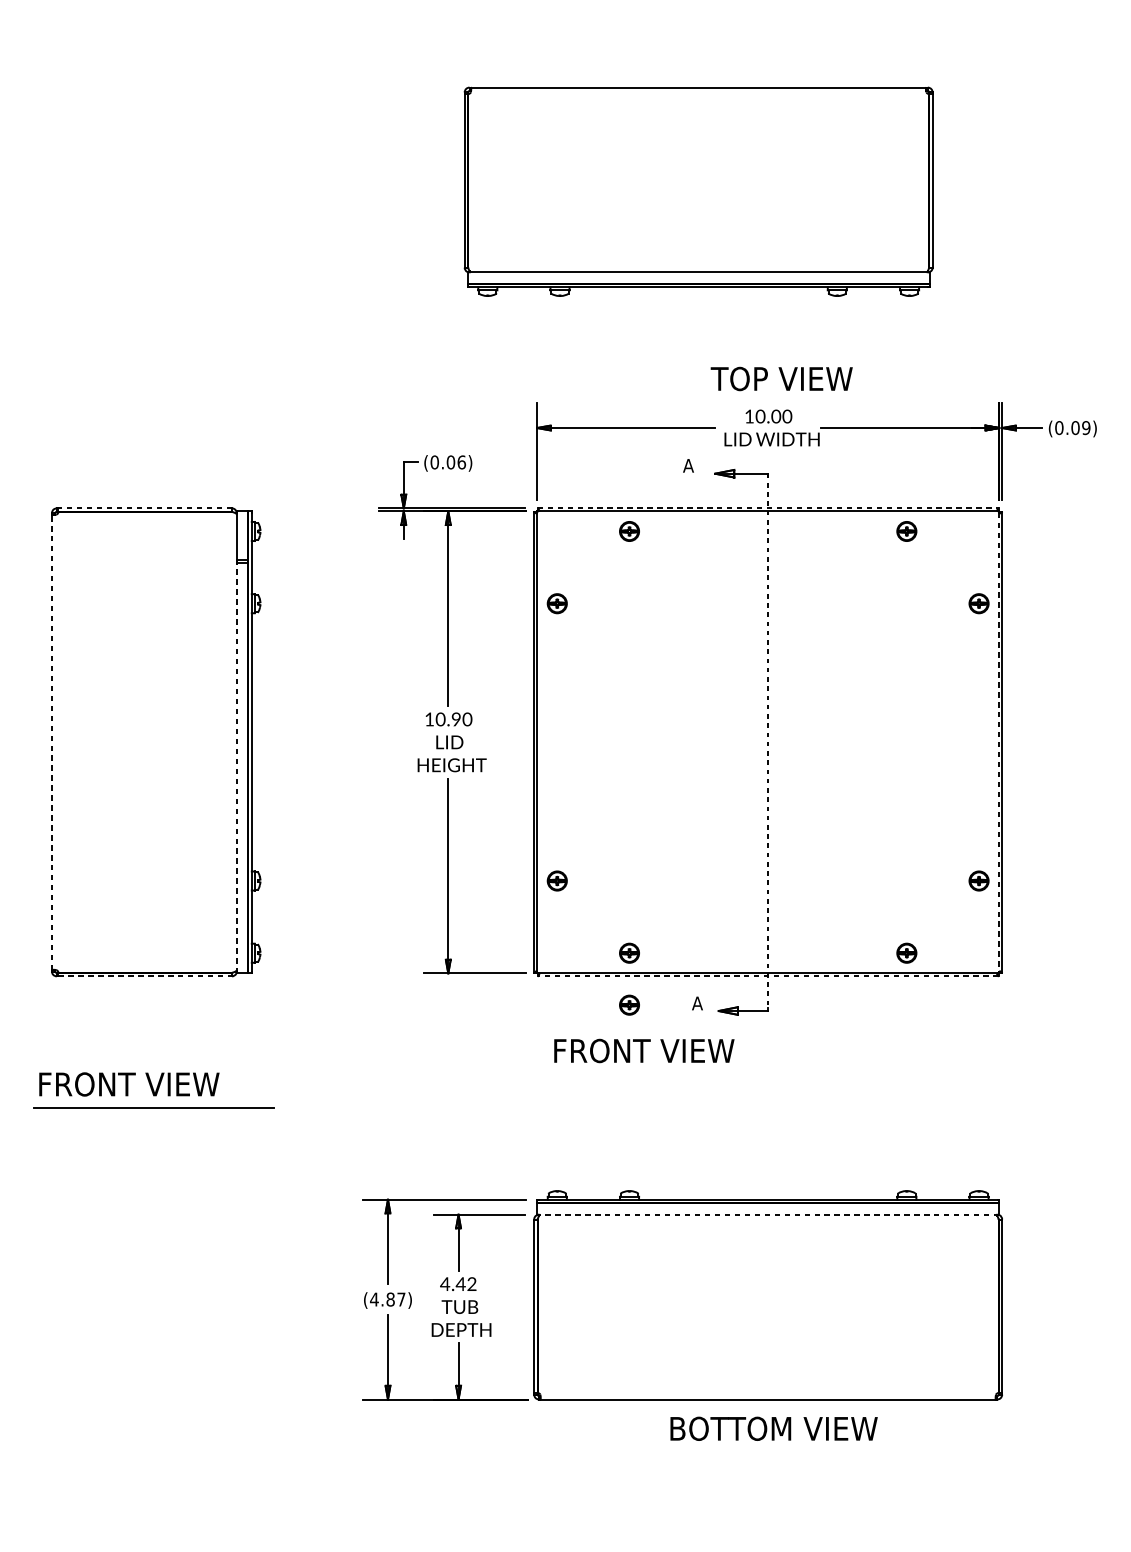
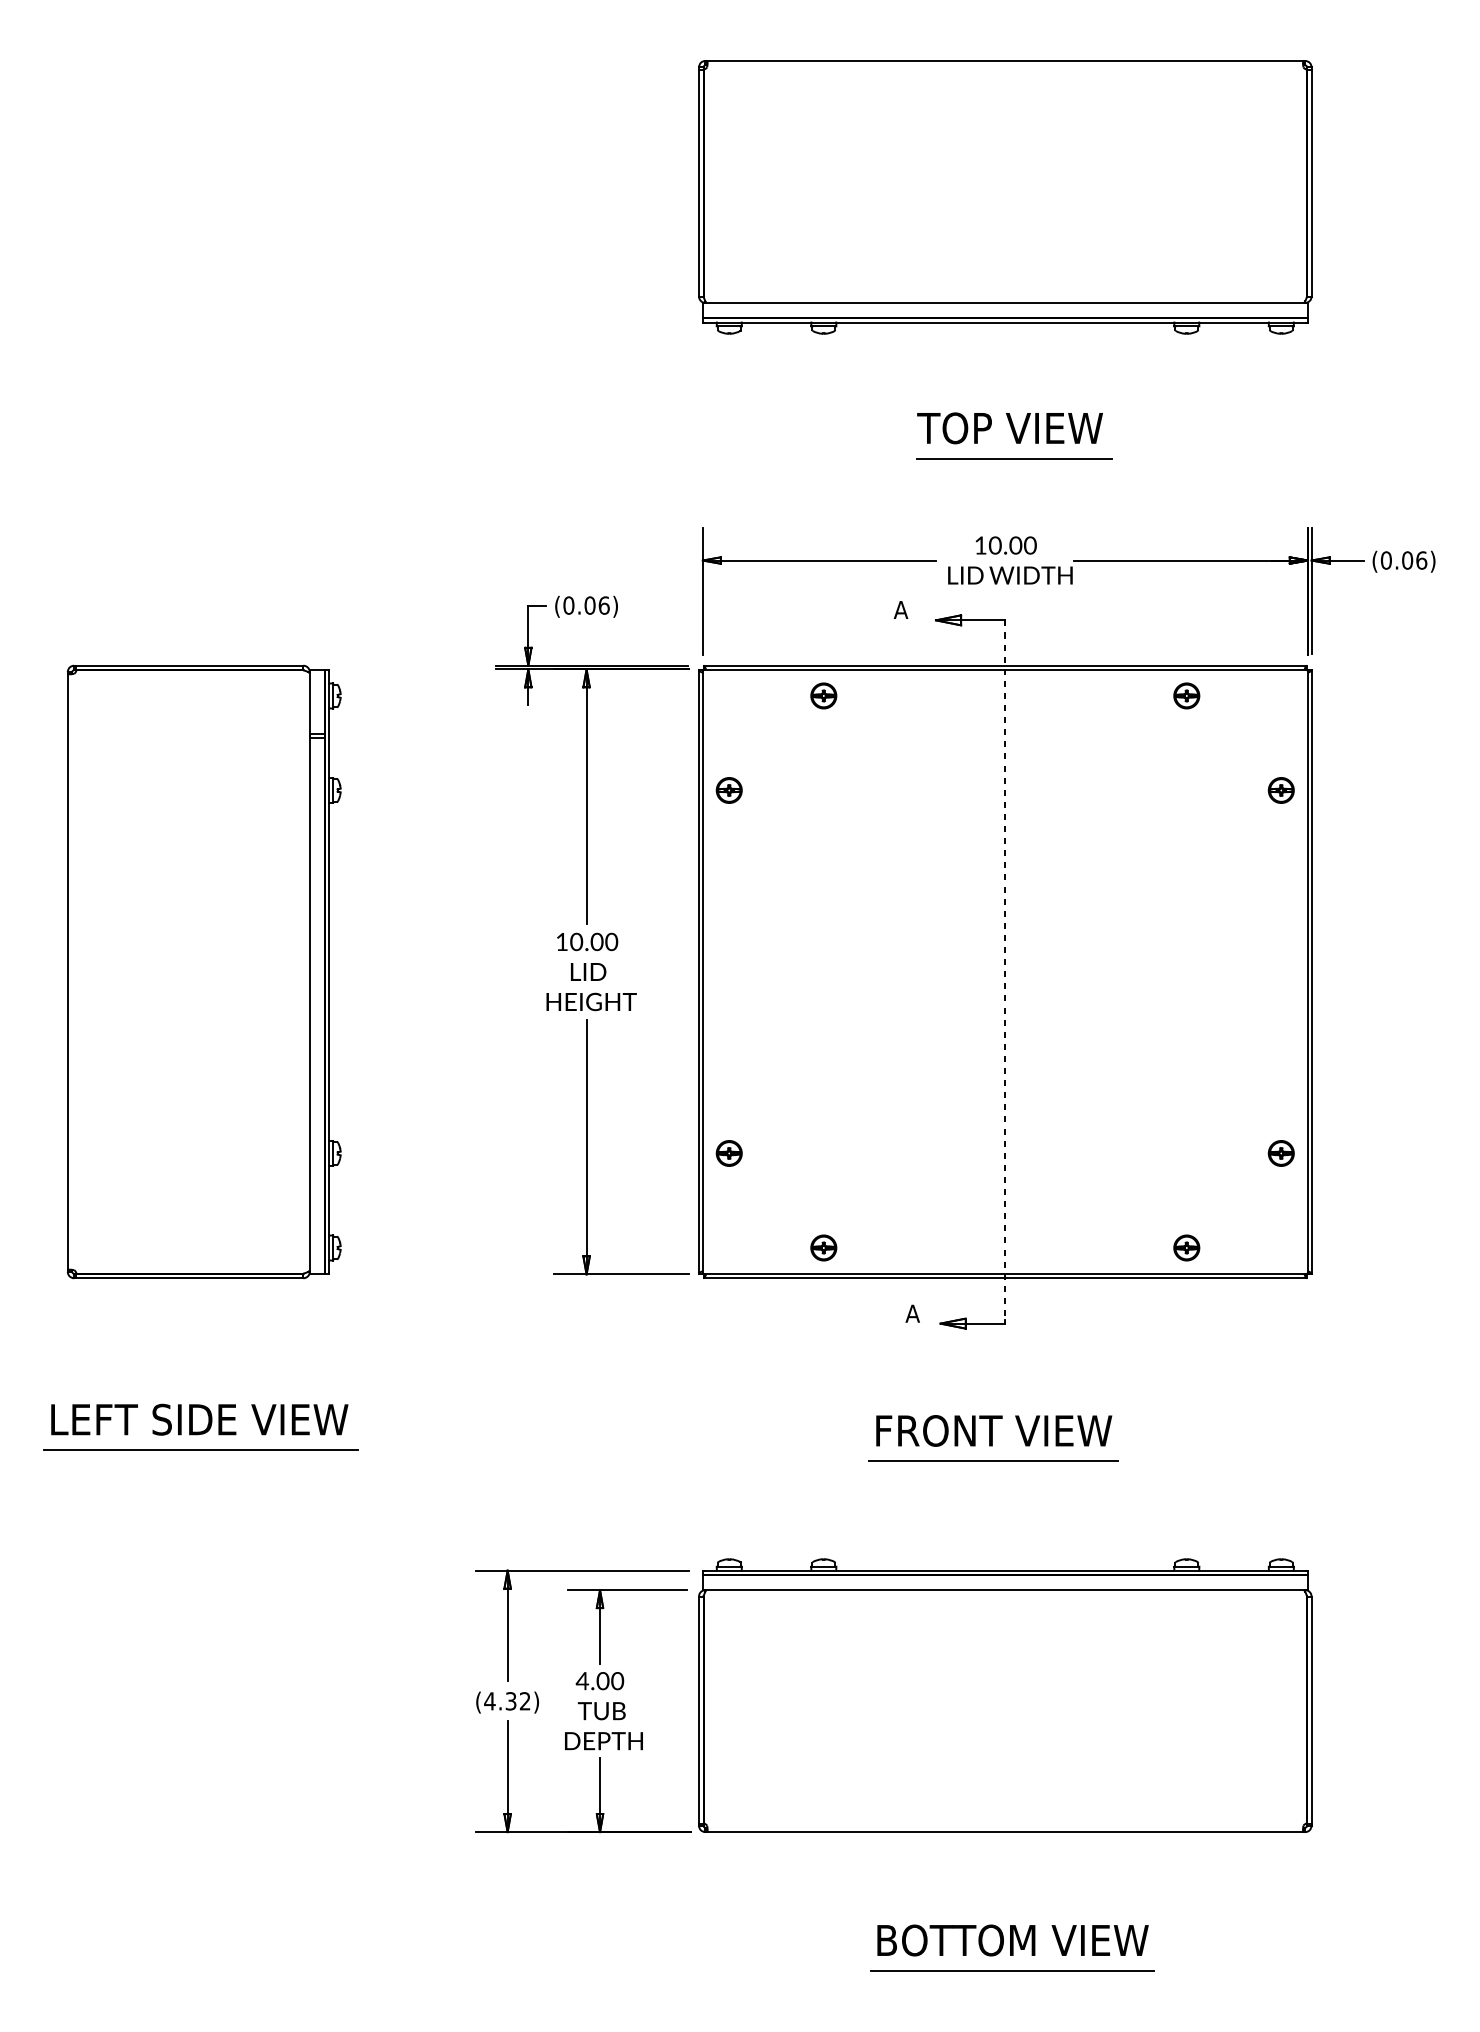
part: (698, 191) -> (1005, 197), moved
line: (775, 350) -> (1014, 458), added
text: (781, 379) -> (1009, 428), moved
text: (1086, 427) -> (1421, 560), (0.09) -> (0.06)
line: (144, 508) -> (189, 665), dashed -> solid
line: (768, 508) -> (1005, 665), dashed -> solid
text: (455, 719) -> (596, 942), 10.90 -> 10.00
line: (51, 742) -> (67, 971), dashed -> solid
line: (999, 742) -> (1307, 972), dashed -> solid
line: (236, 766) -> (309, 1003), dashed -> solid
line: (144, 976) -> (189, 1278), dashed -> solid
line: (768, 976) -> (1005, 1278), dashed -> solid
part: (629, 1004) -> (823, 1315), removed
text: (644, 1050) -> (994, 1430), moved
text: (154, 1084) -> (201, 1419), FRONT VIEW -> LEFT SIDE VIEW
line: (759, 1116) -> (993, 1461), added
line: (767, 1214) -> (1004, 1590), dashed -> solid
text: (466, 1284) -> (610, 1681), 4.42 -> 4.00
text: (395, 1299) -> (517, 1701), (4.87) -> (4.32)
text: (773, 1428) -> (1012, 1940), moved
line: (773, 1506) -> (1012, 1971), added

